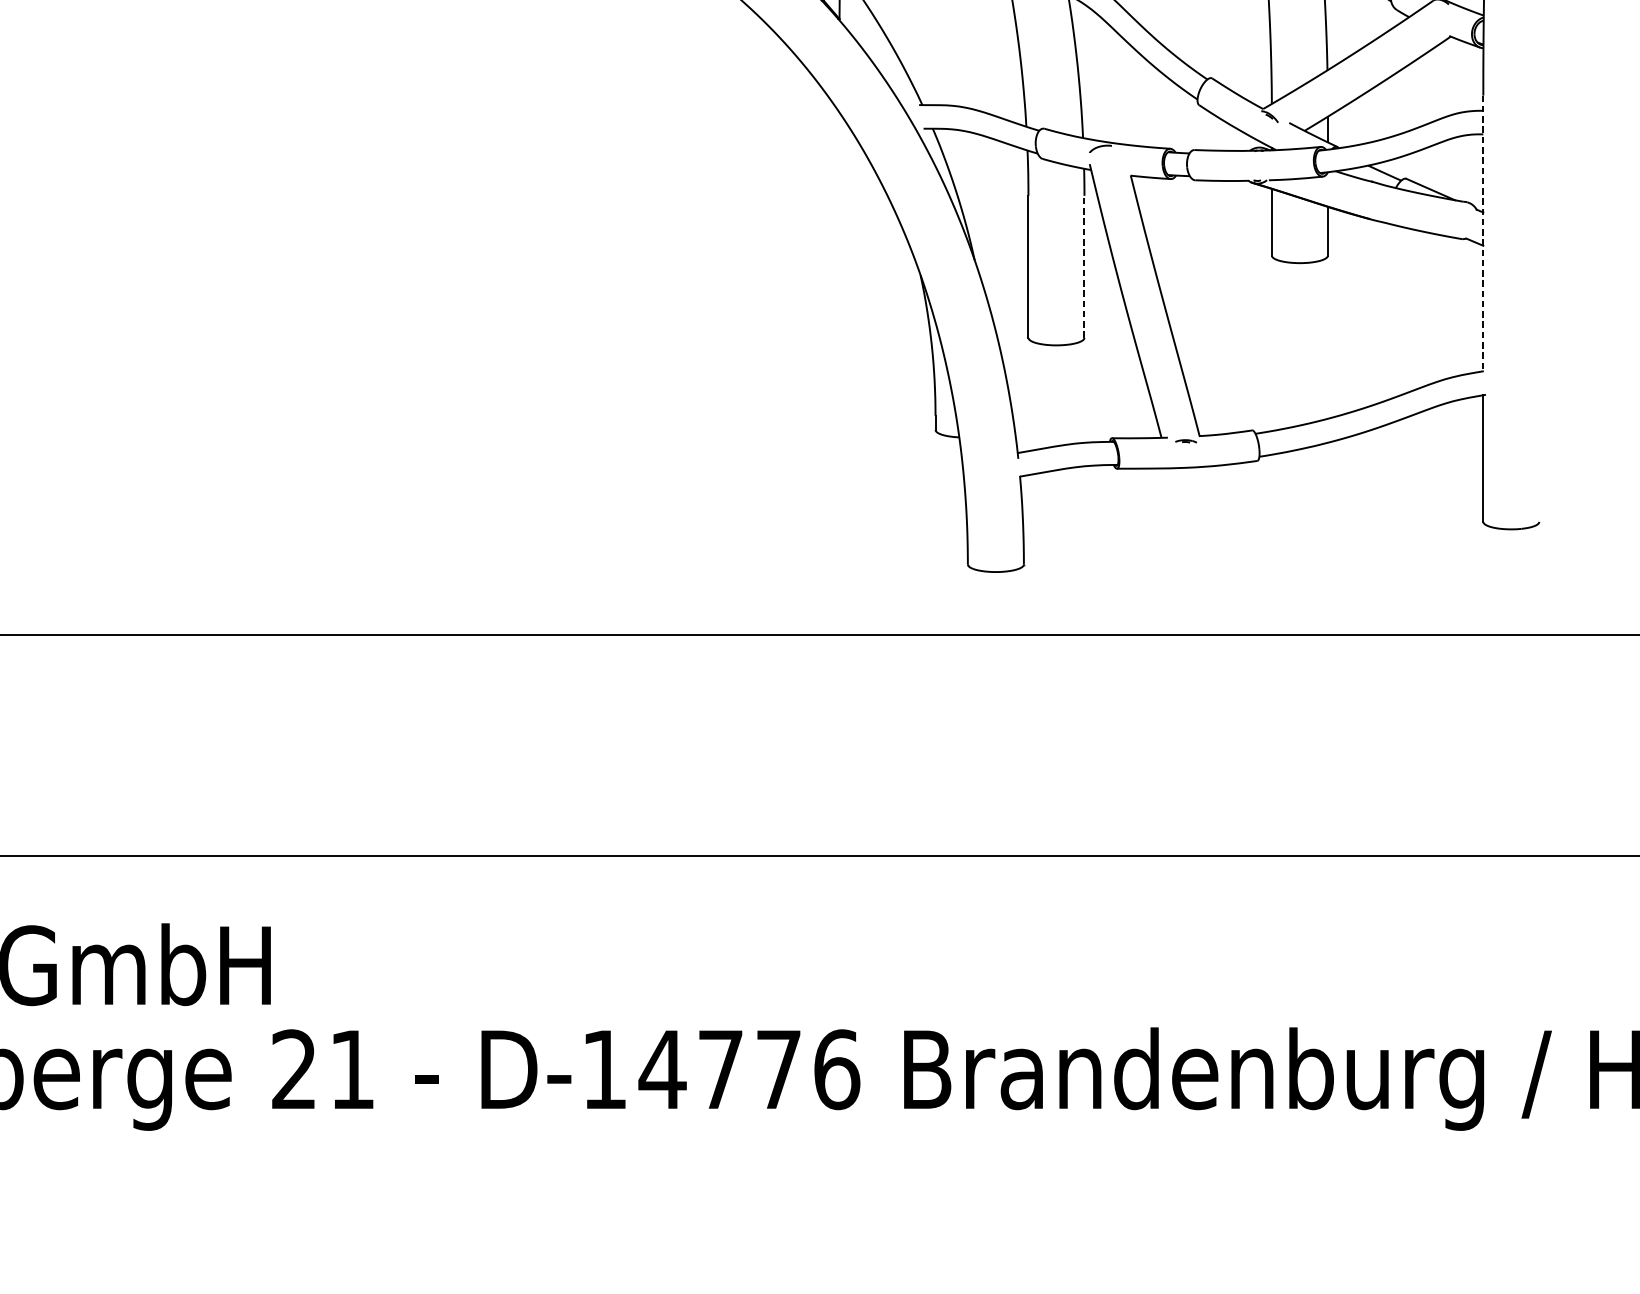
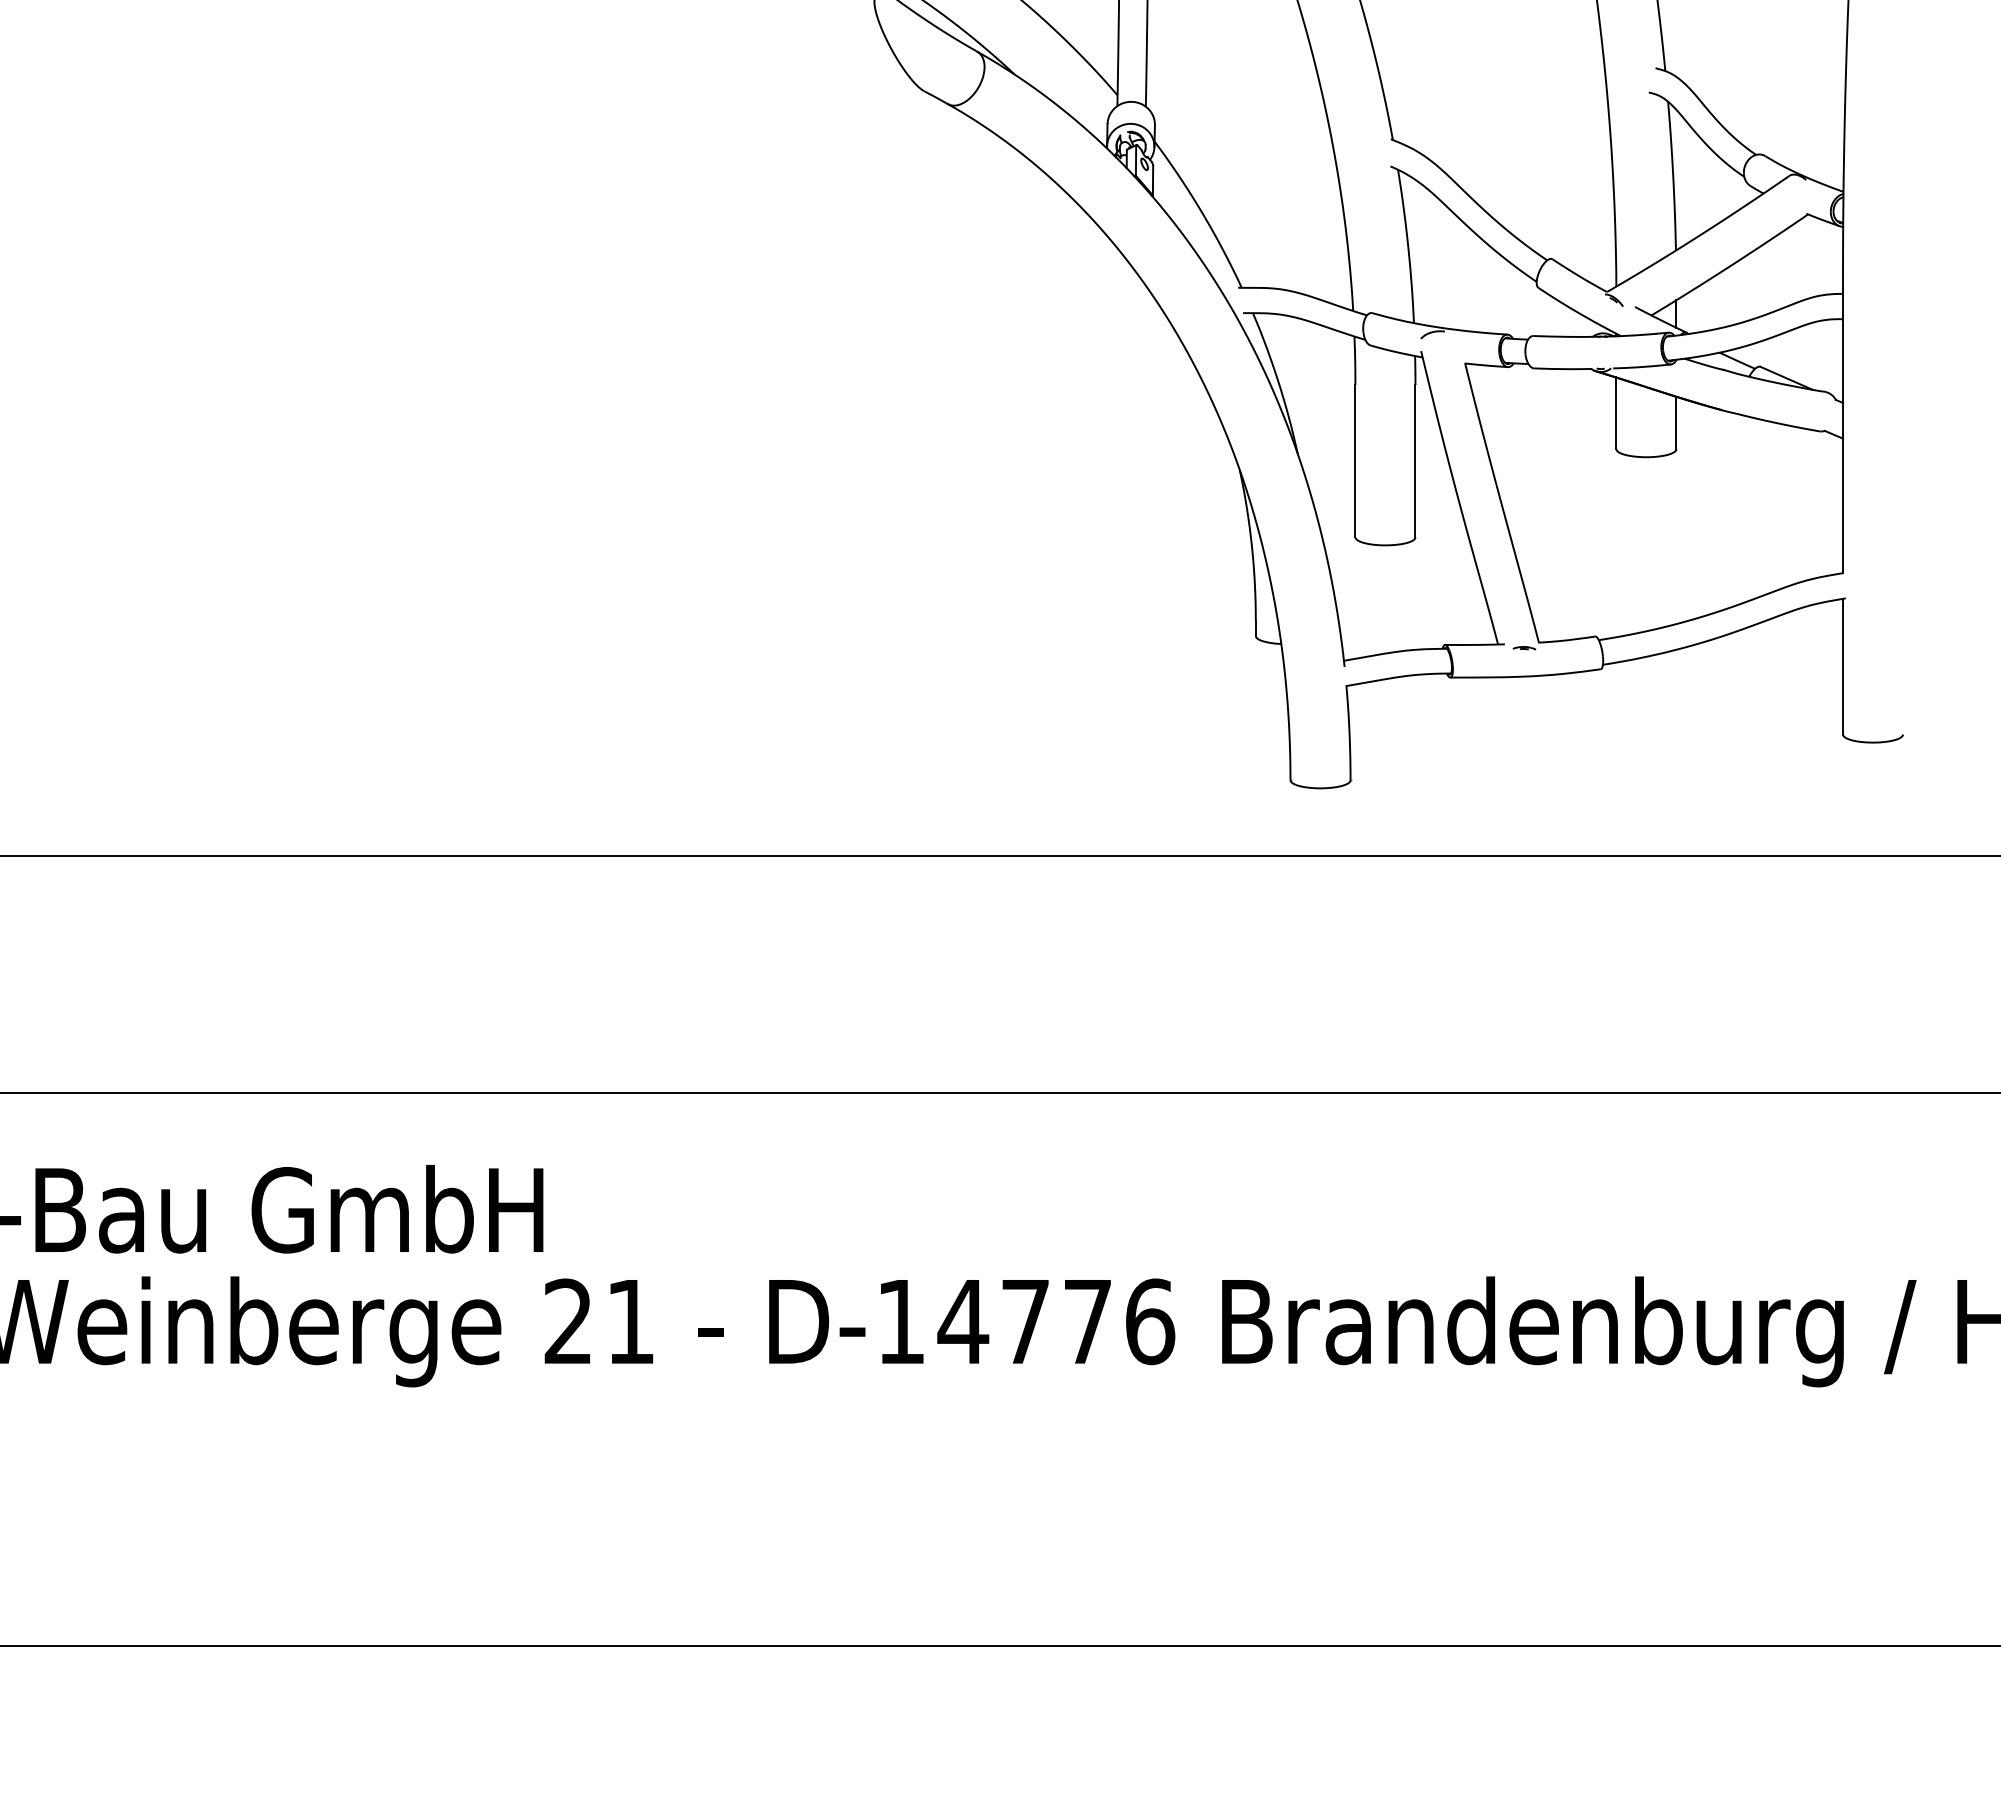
line: (1483, 233) -> (1843, 425), dashed -> solid
line: (1084, 266) -> (1415, 460), dashed -> solid

